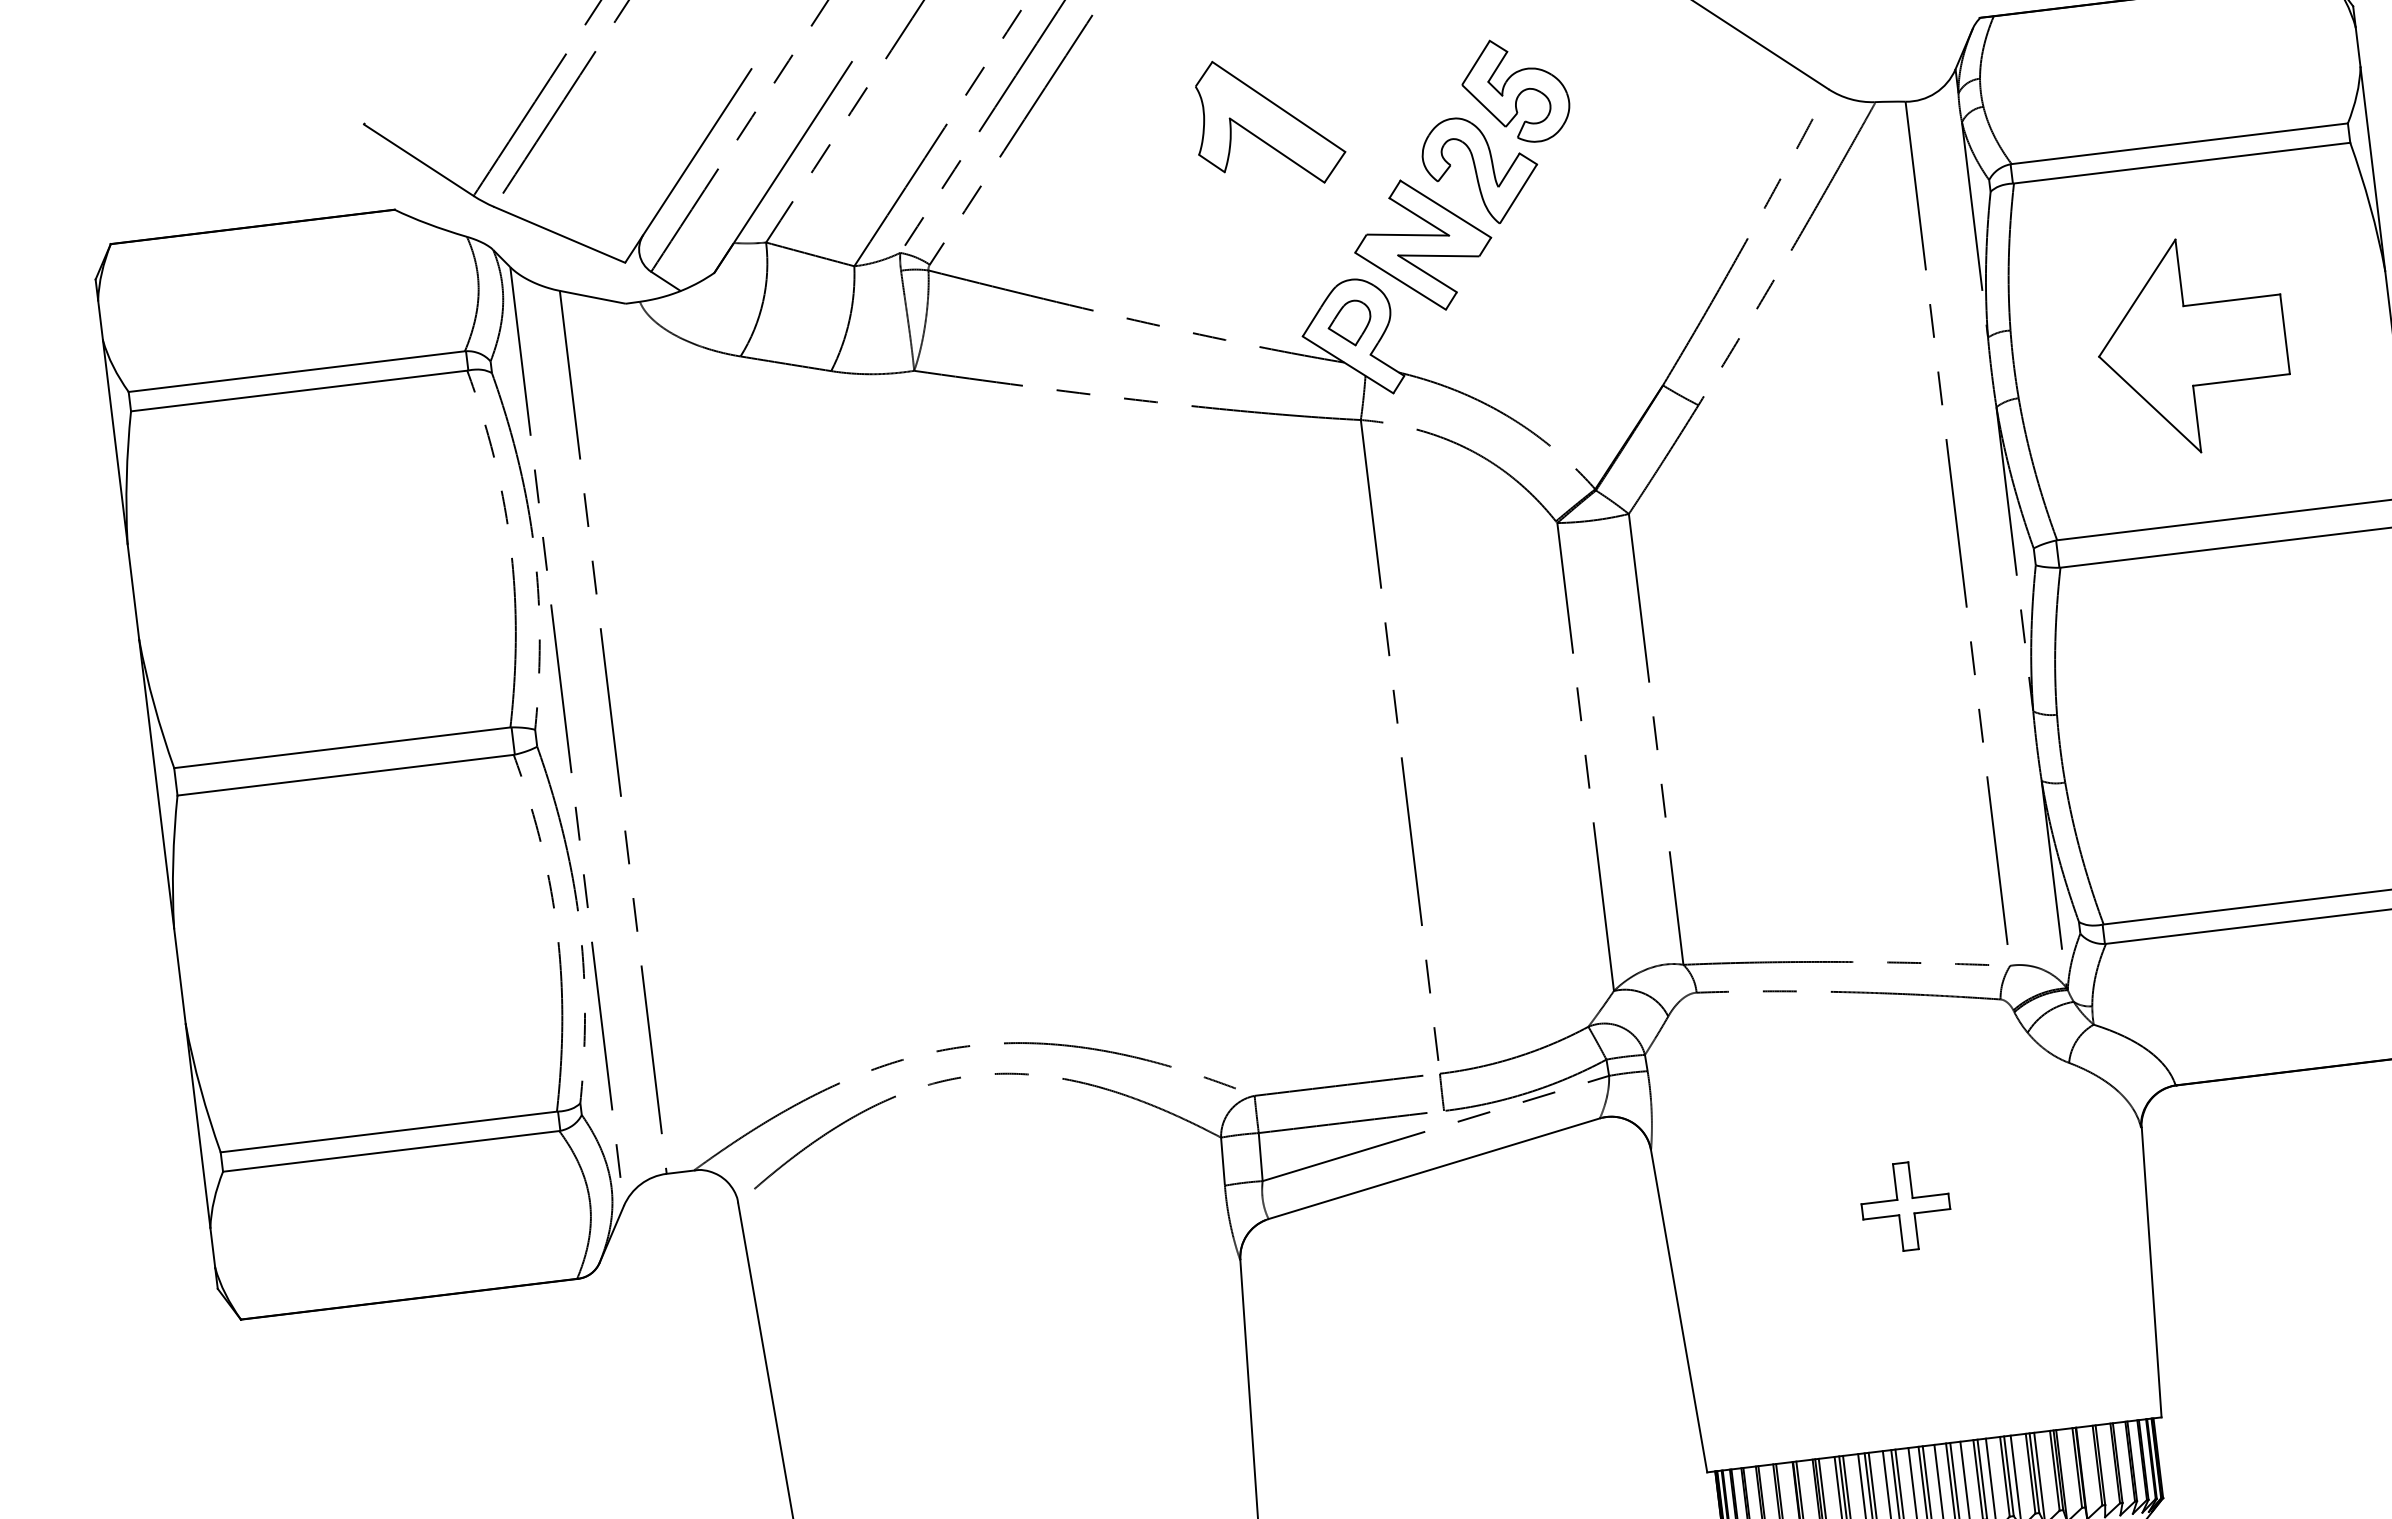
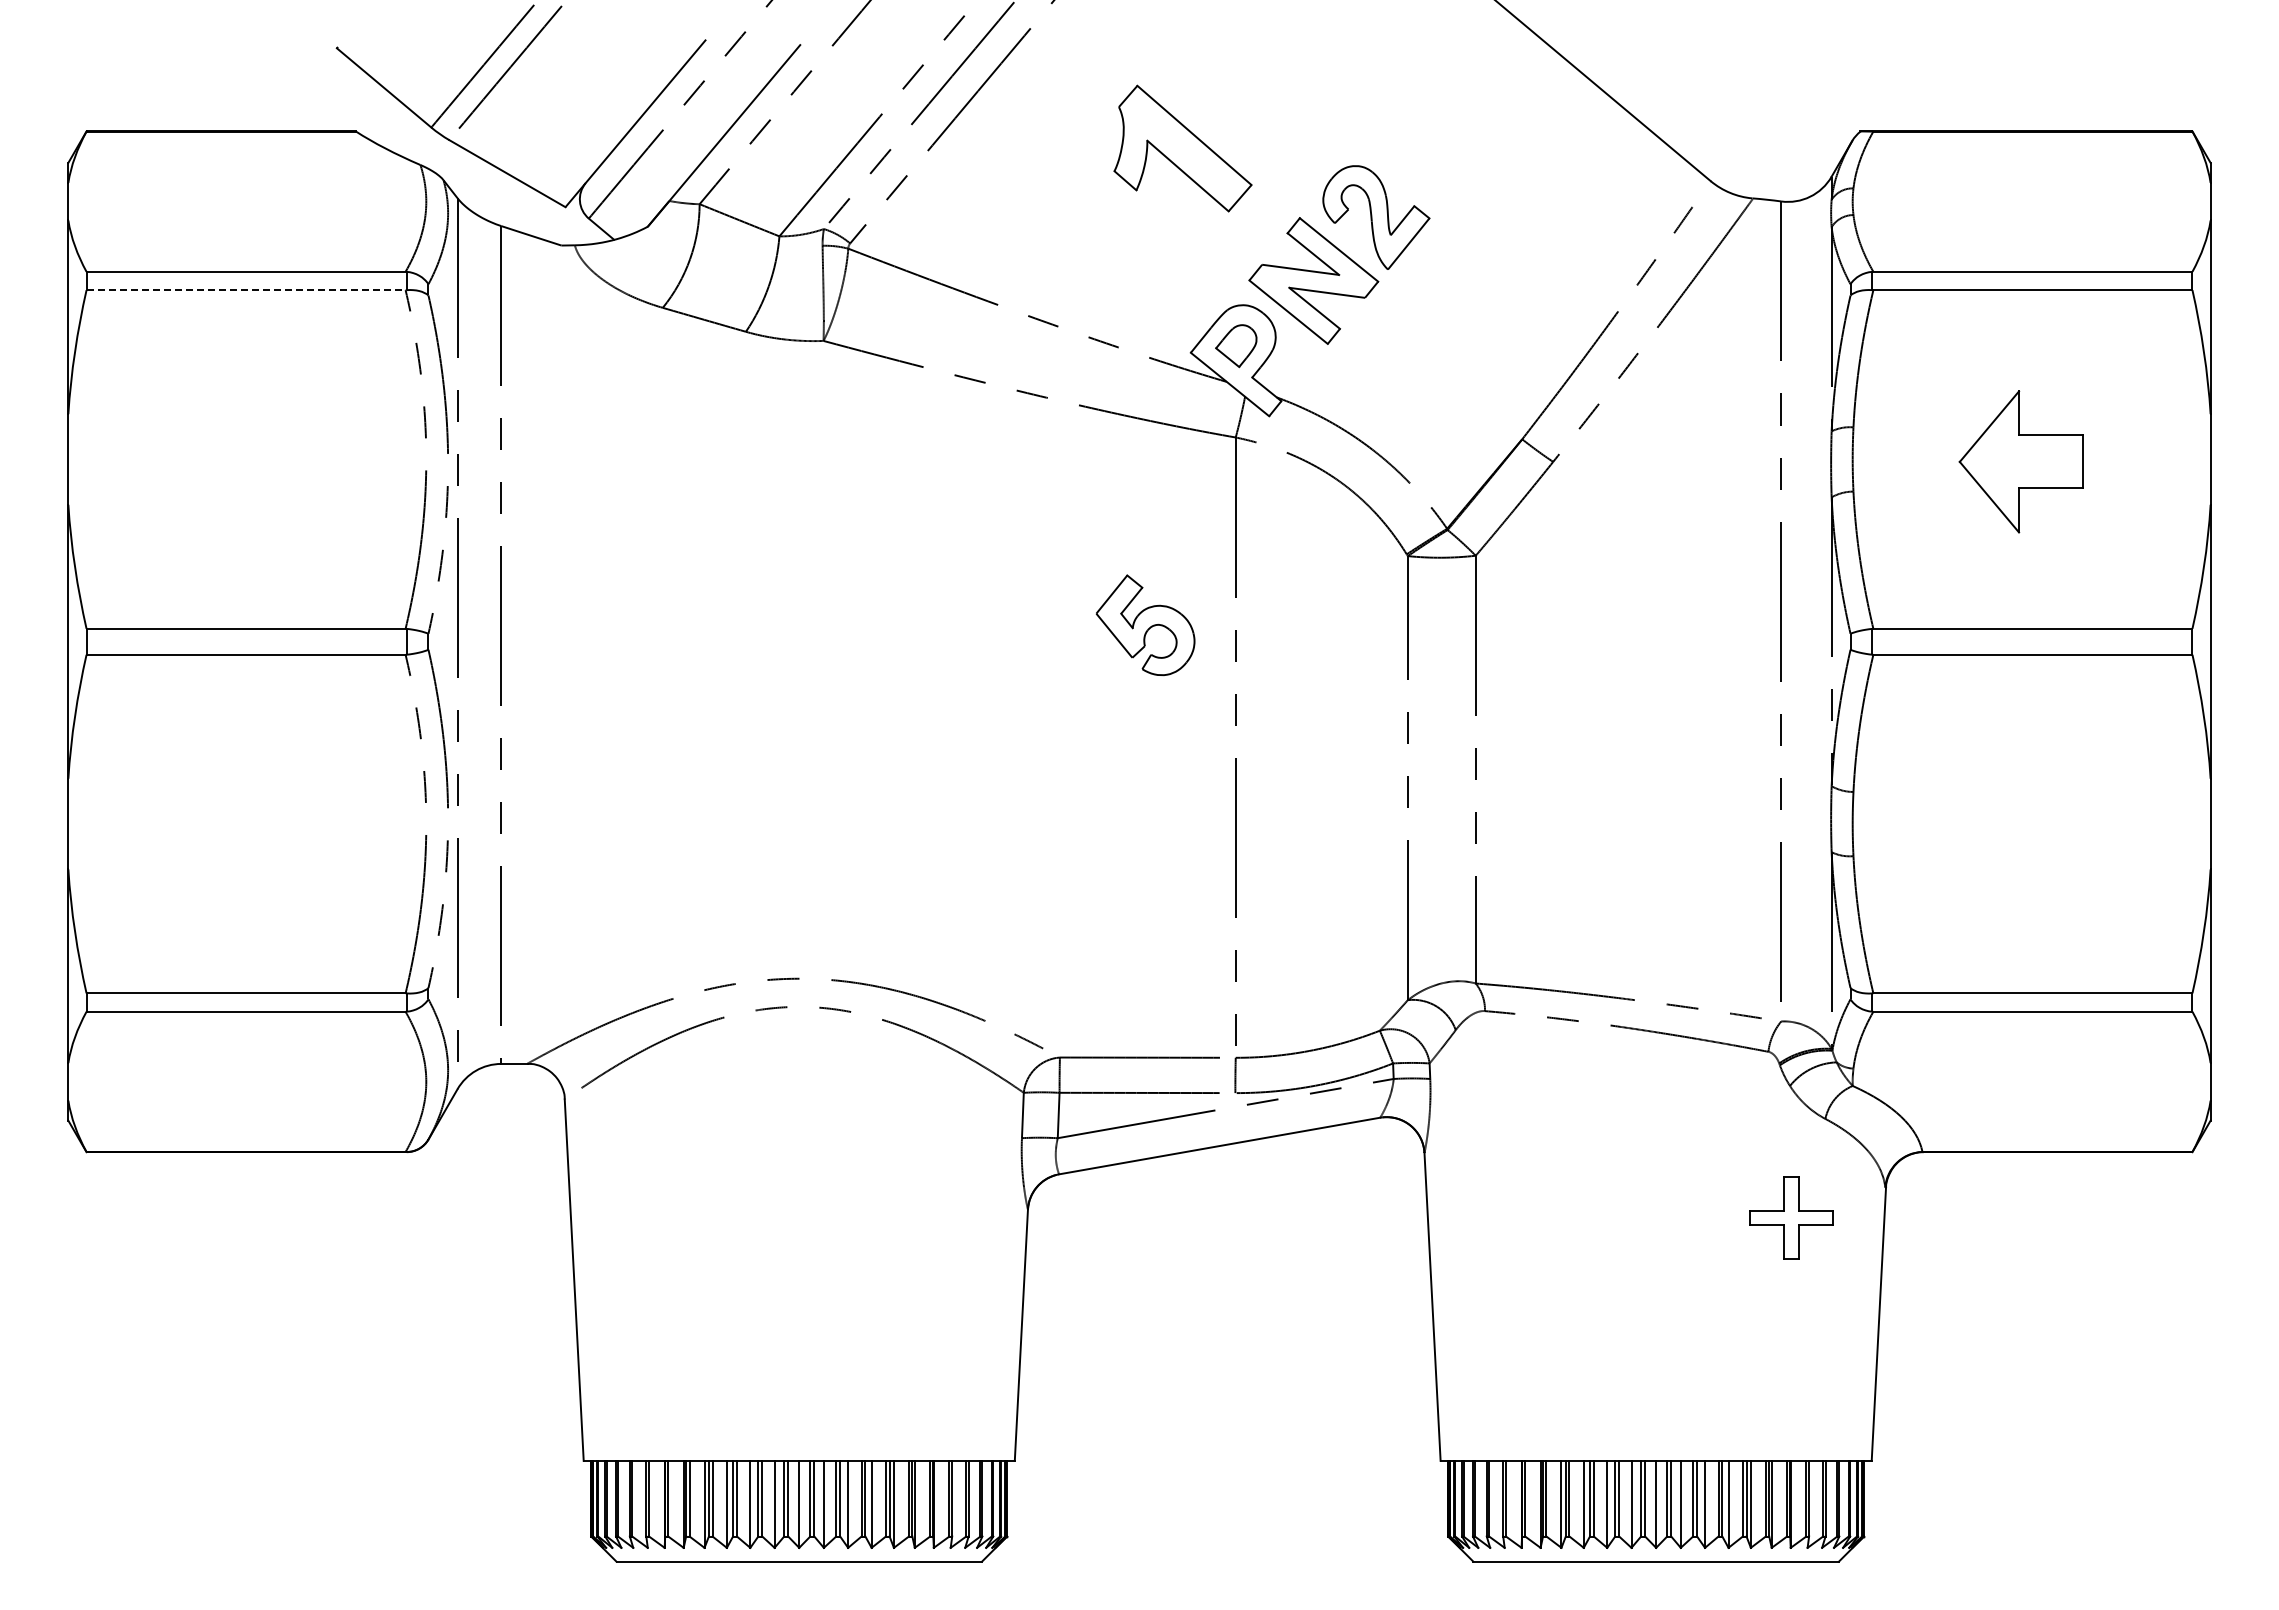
part: (1515, 91) -> (1145, 625), moved
part: (2191, 345) -> (2021, 461), size x0.7
line: (299, 391) -> (246, 290), solid -> dashed
part: (1905, 1206) -> (1791, 1217), moved

